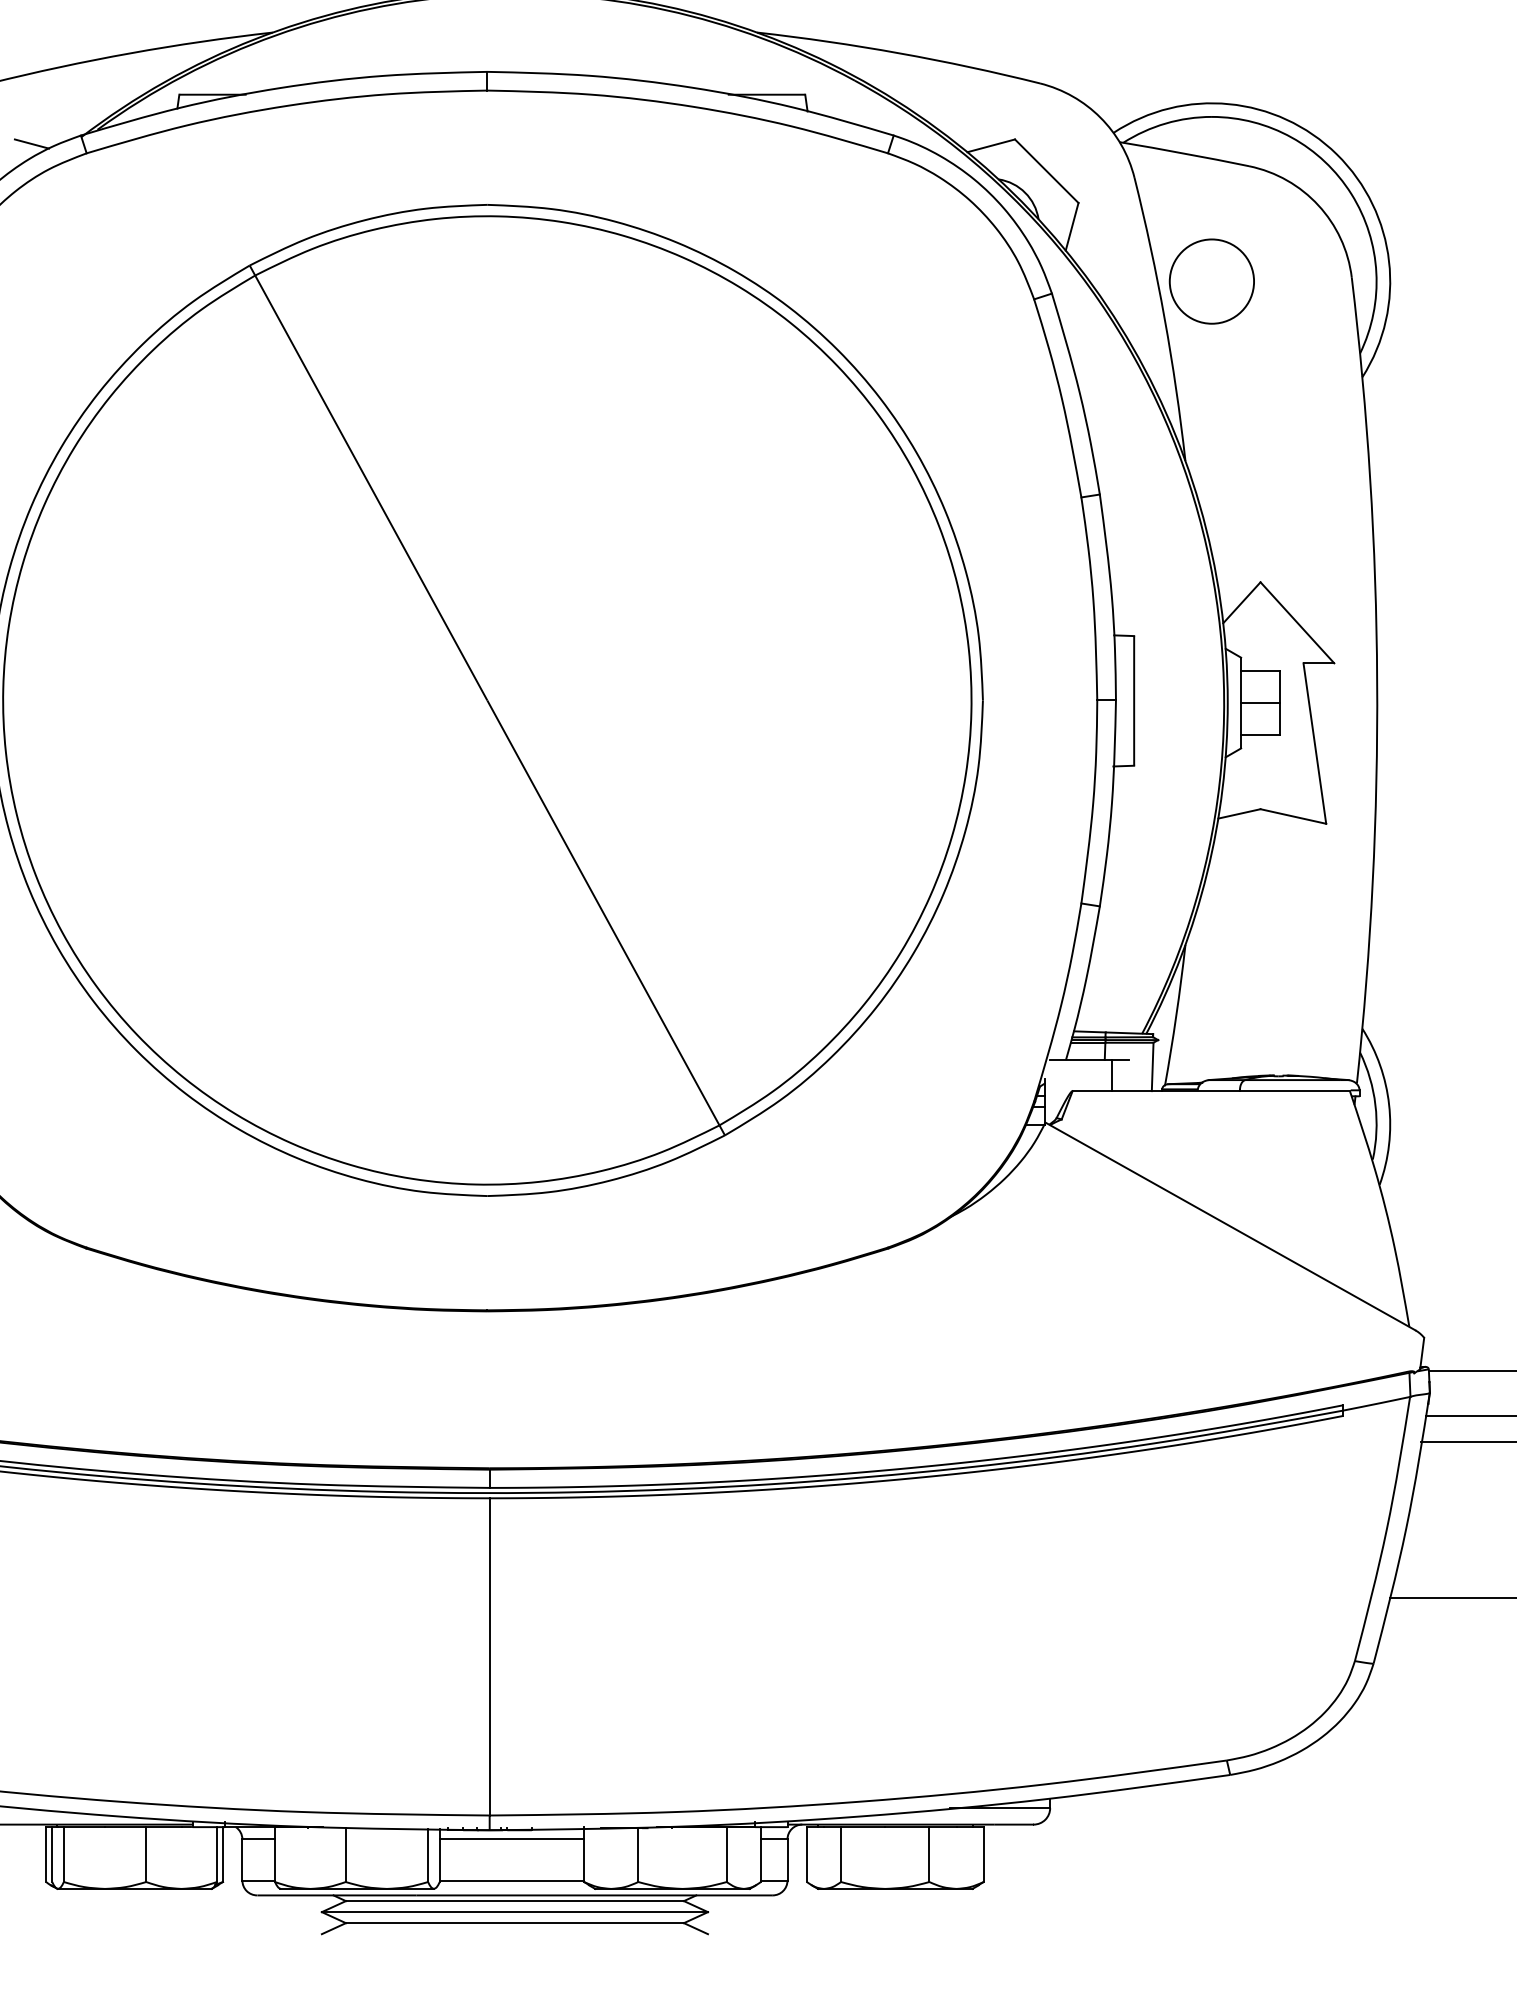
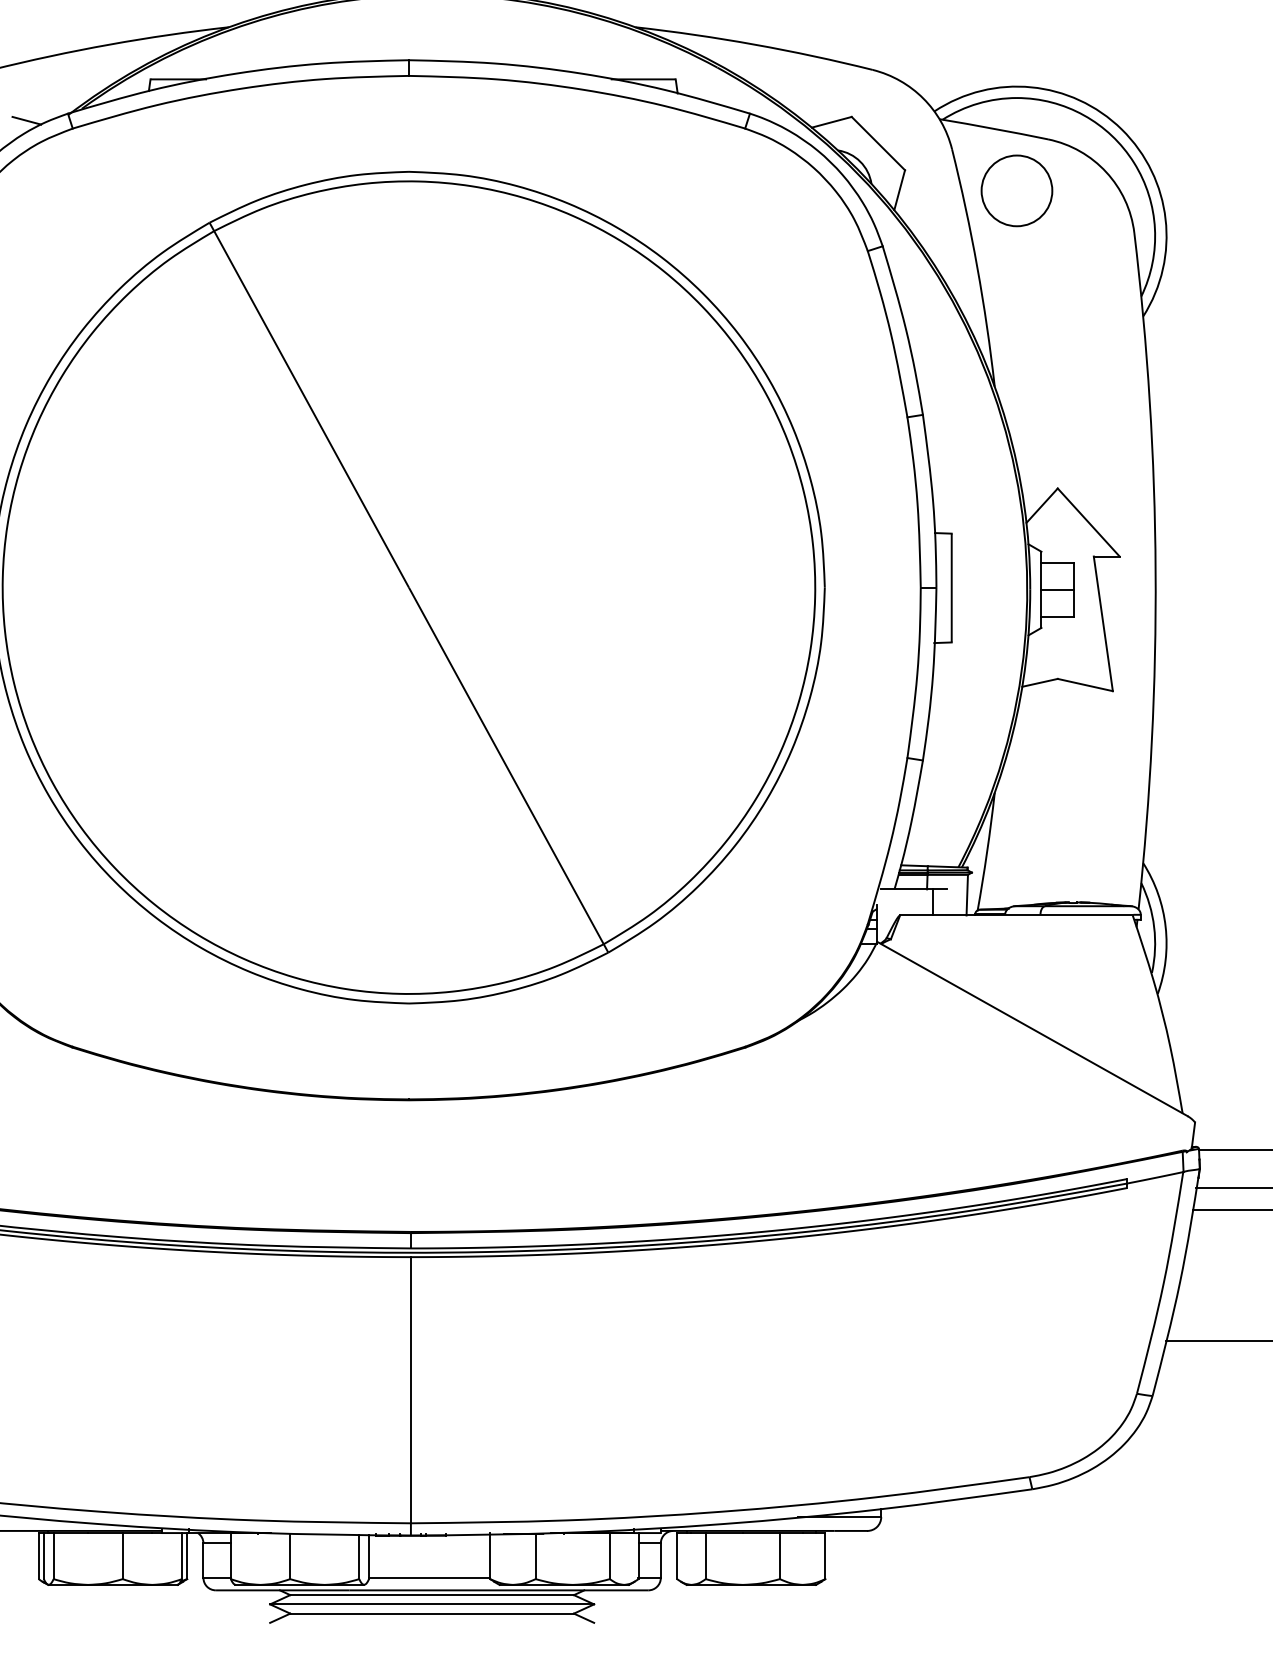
circle: (1211, 281) -> (1016, 190), moved
line: (511, 1839) -> (429, 1543), removed

